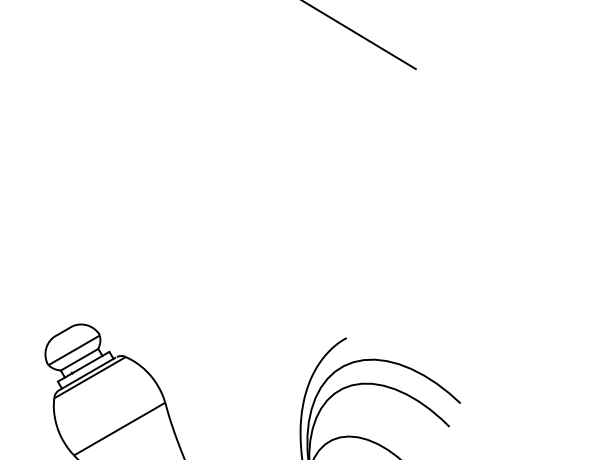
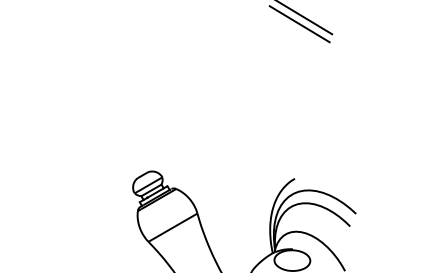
line: (355, 50) -> (299, 24), added

